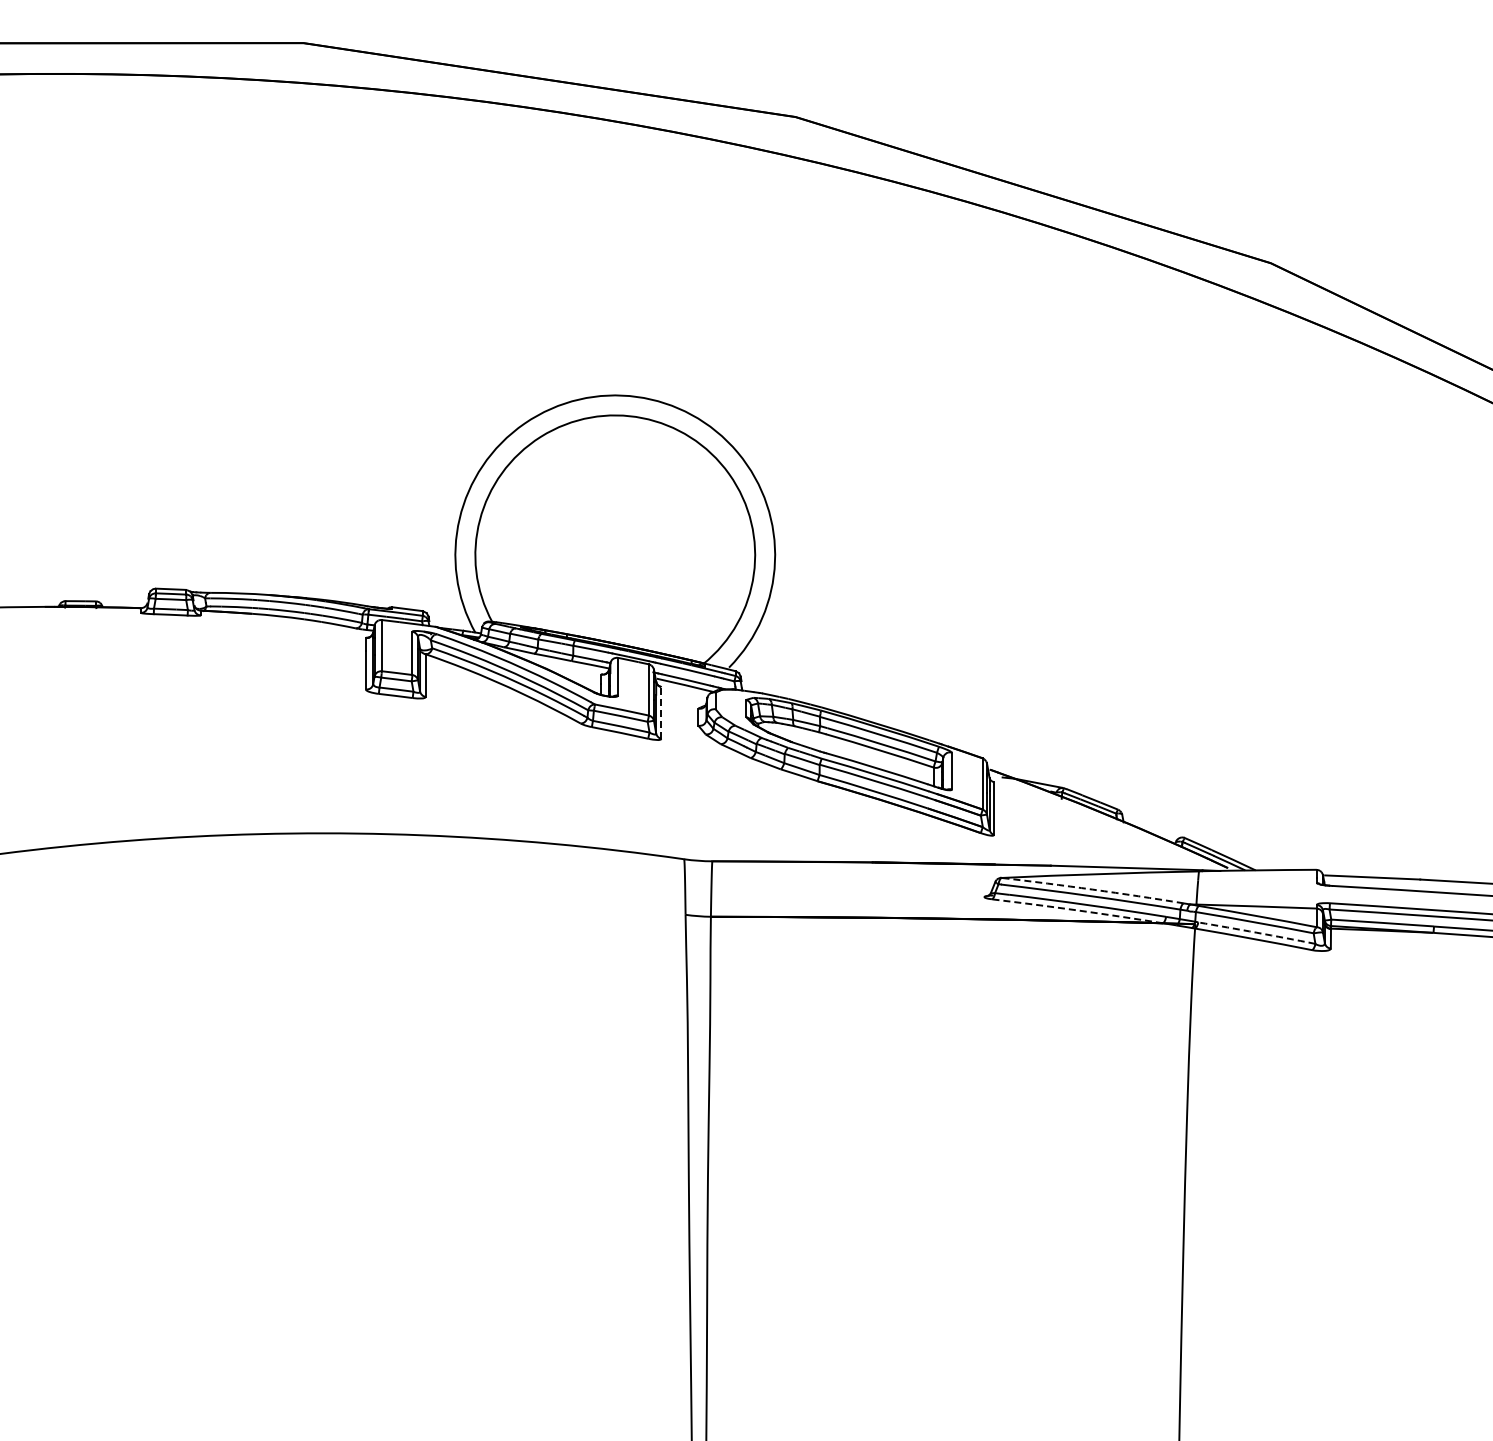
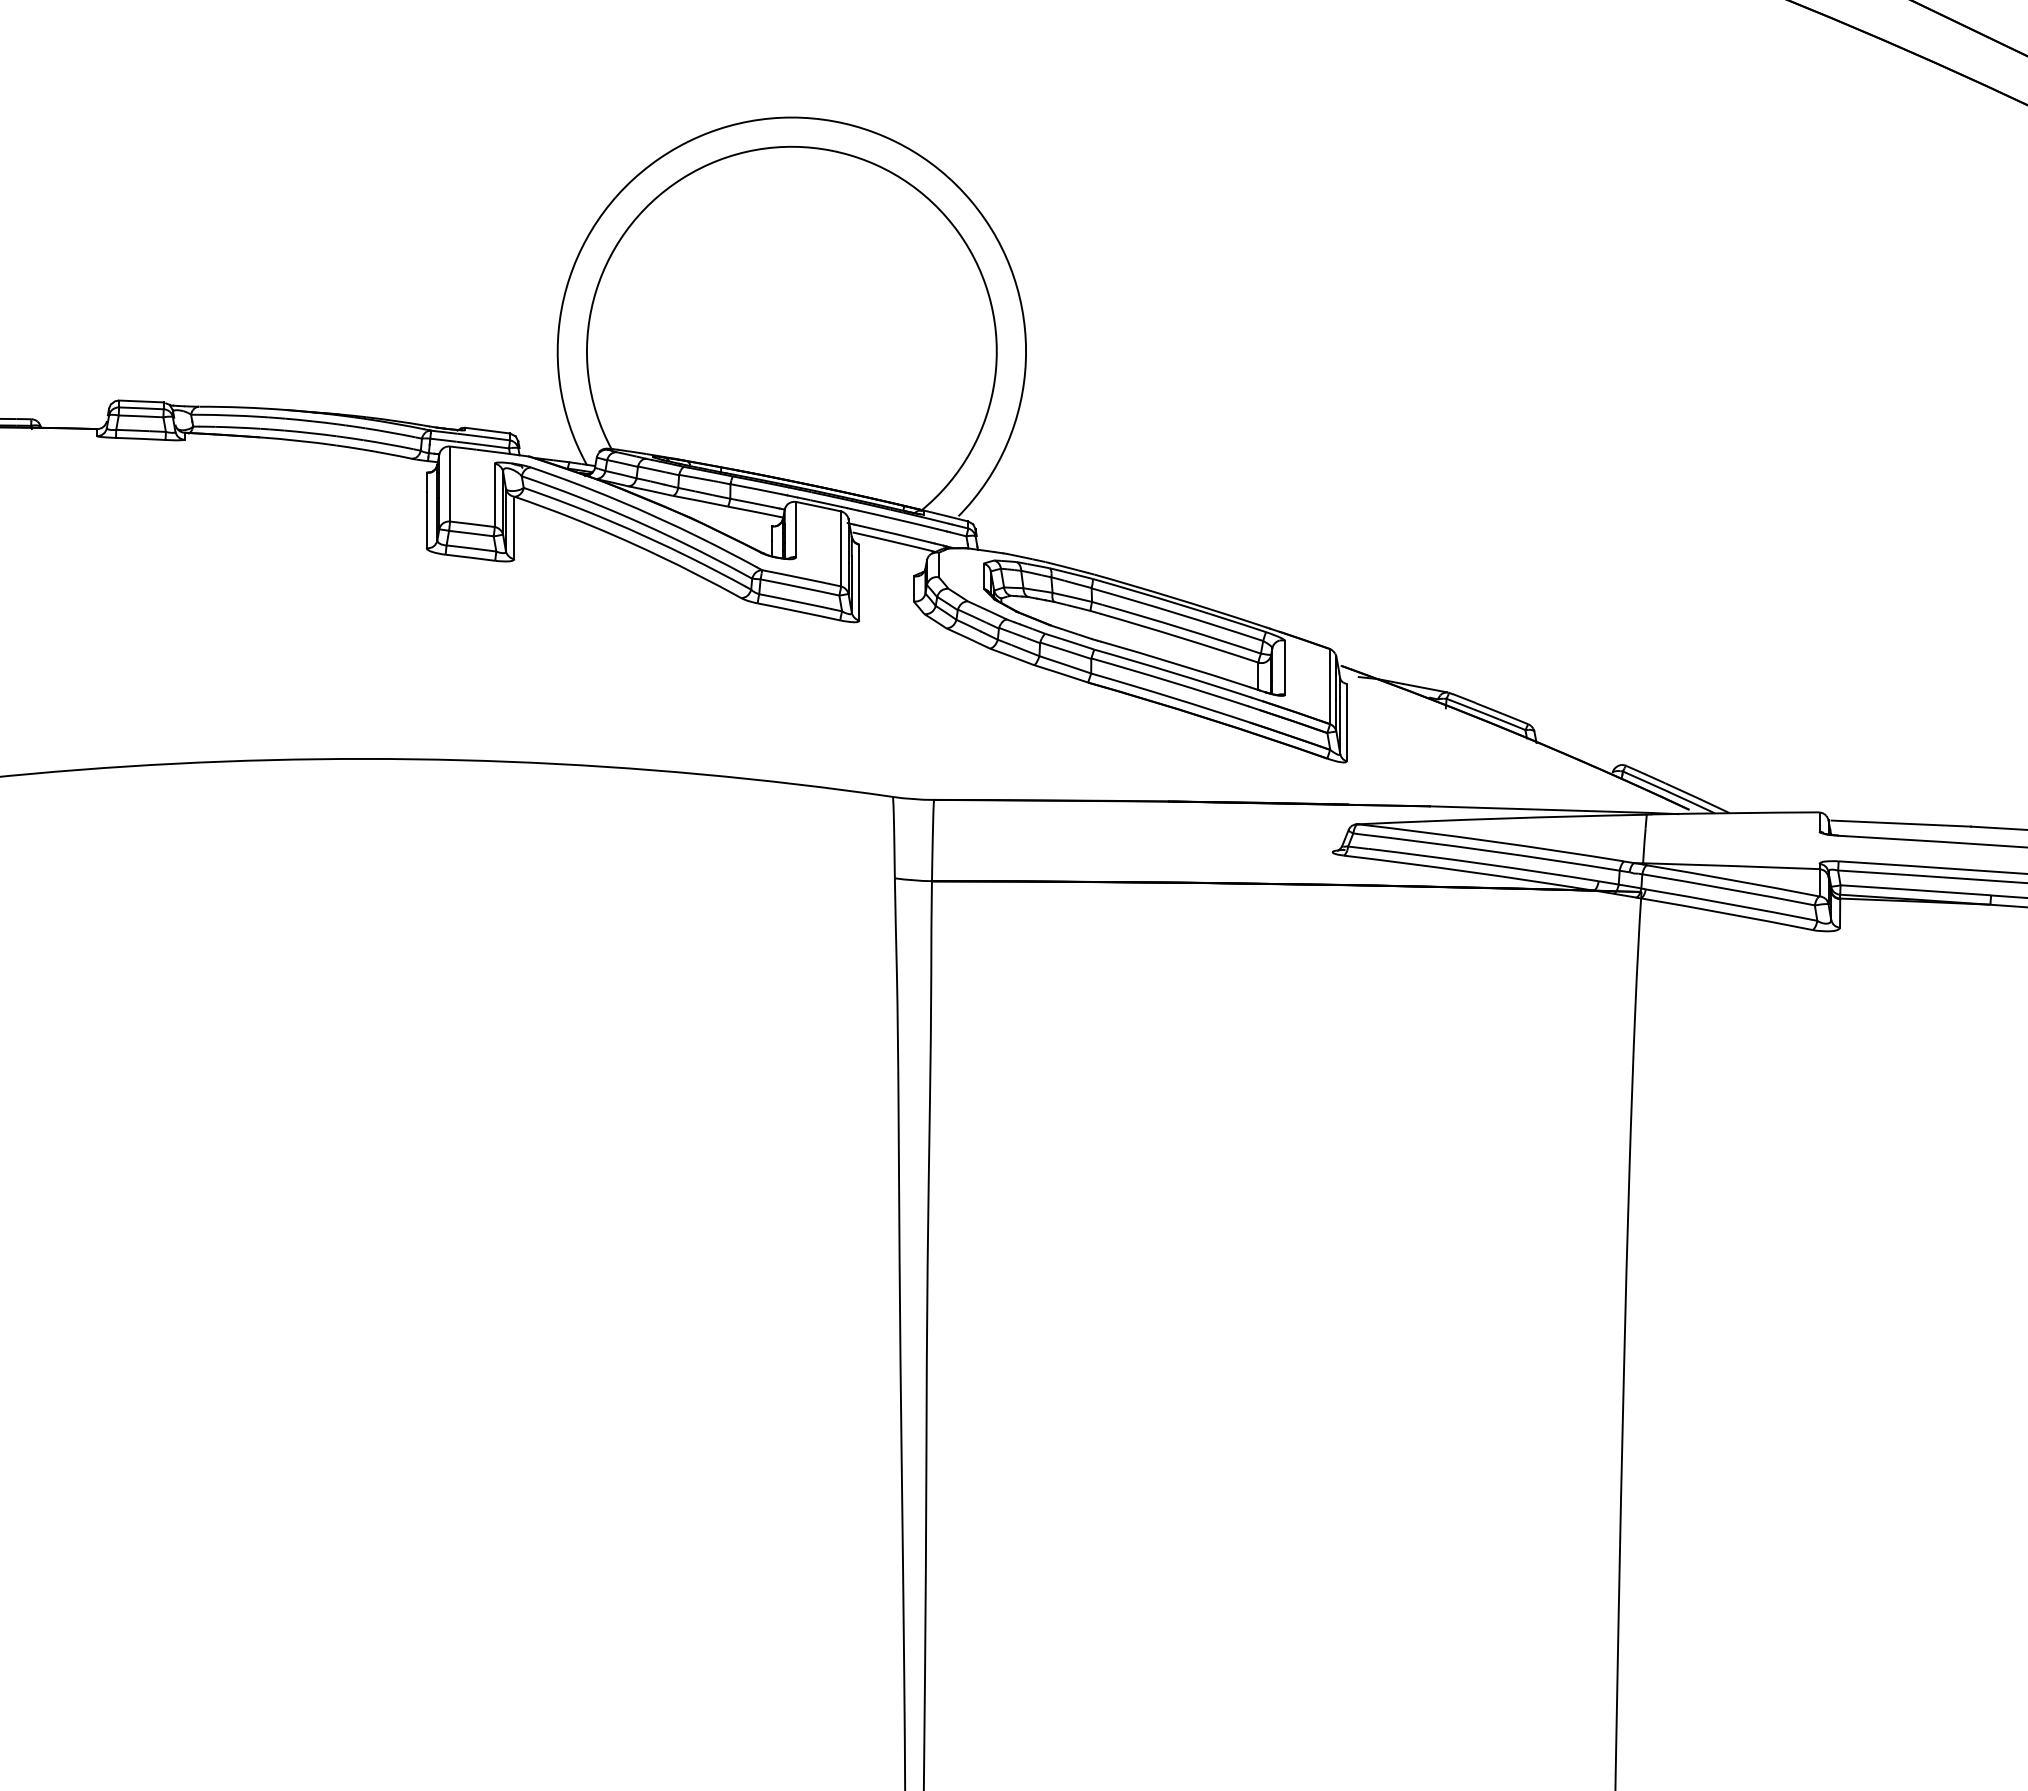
line: (661, 713) -> (859, 583), dashed -> solid
arc: (1092, 889) -> (1490, 841), dashed -> solid
arc: (1077, 910) -> (1468, 871), dashed -> solid
arc: (1256, 932) -> (1731, 904), dashed -> solid

